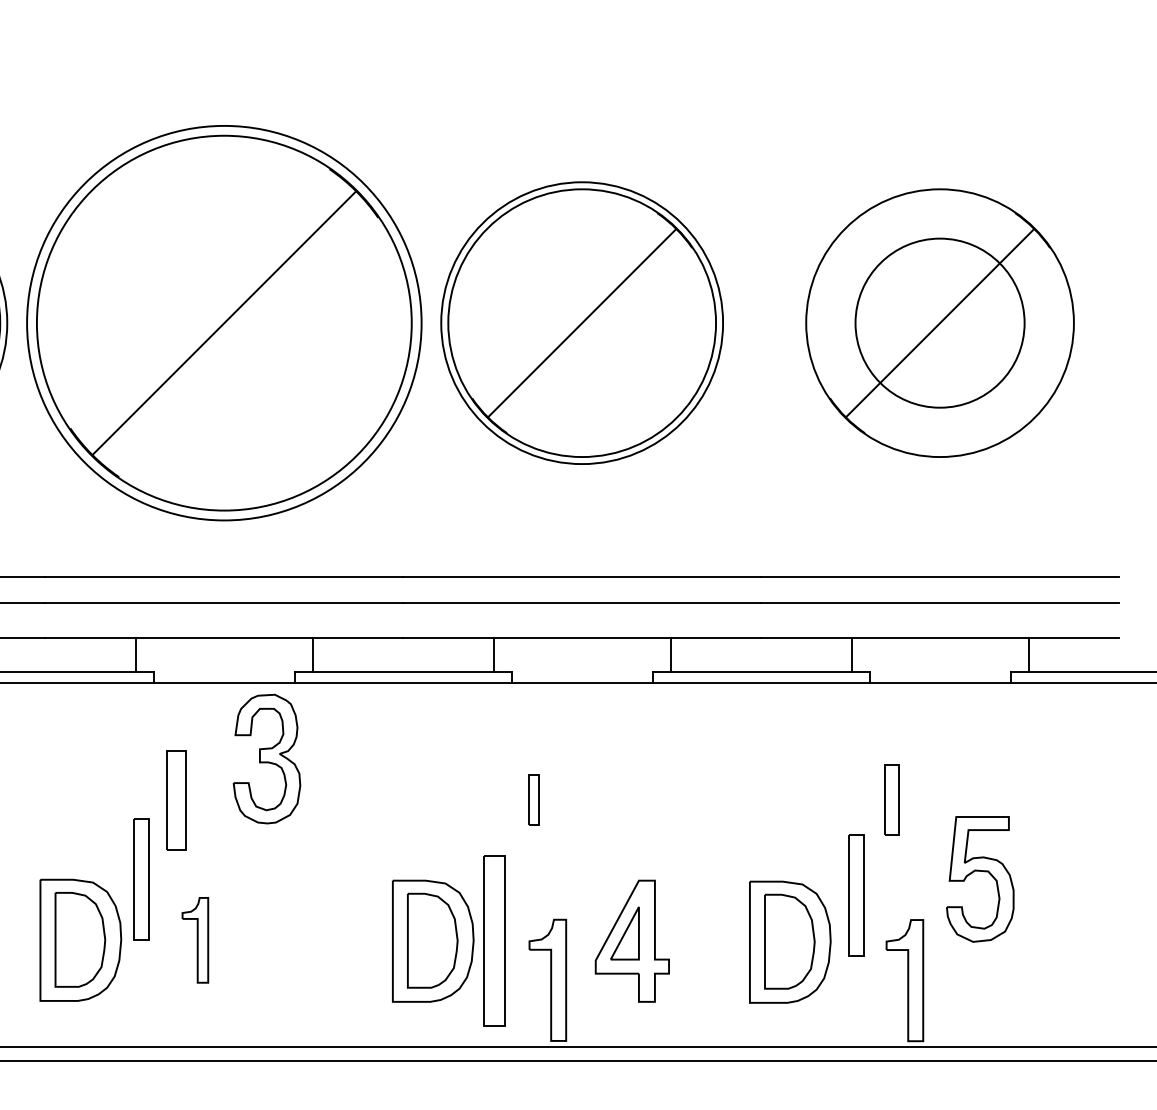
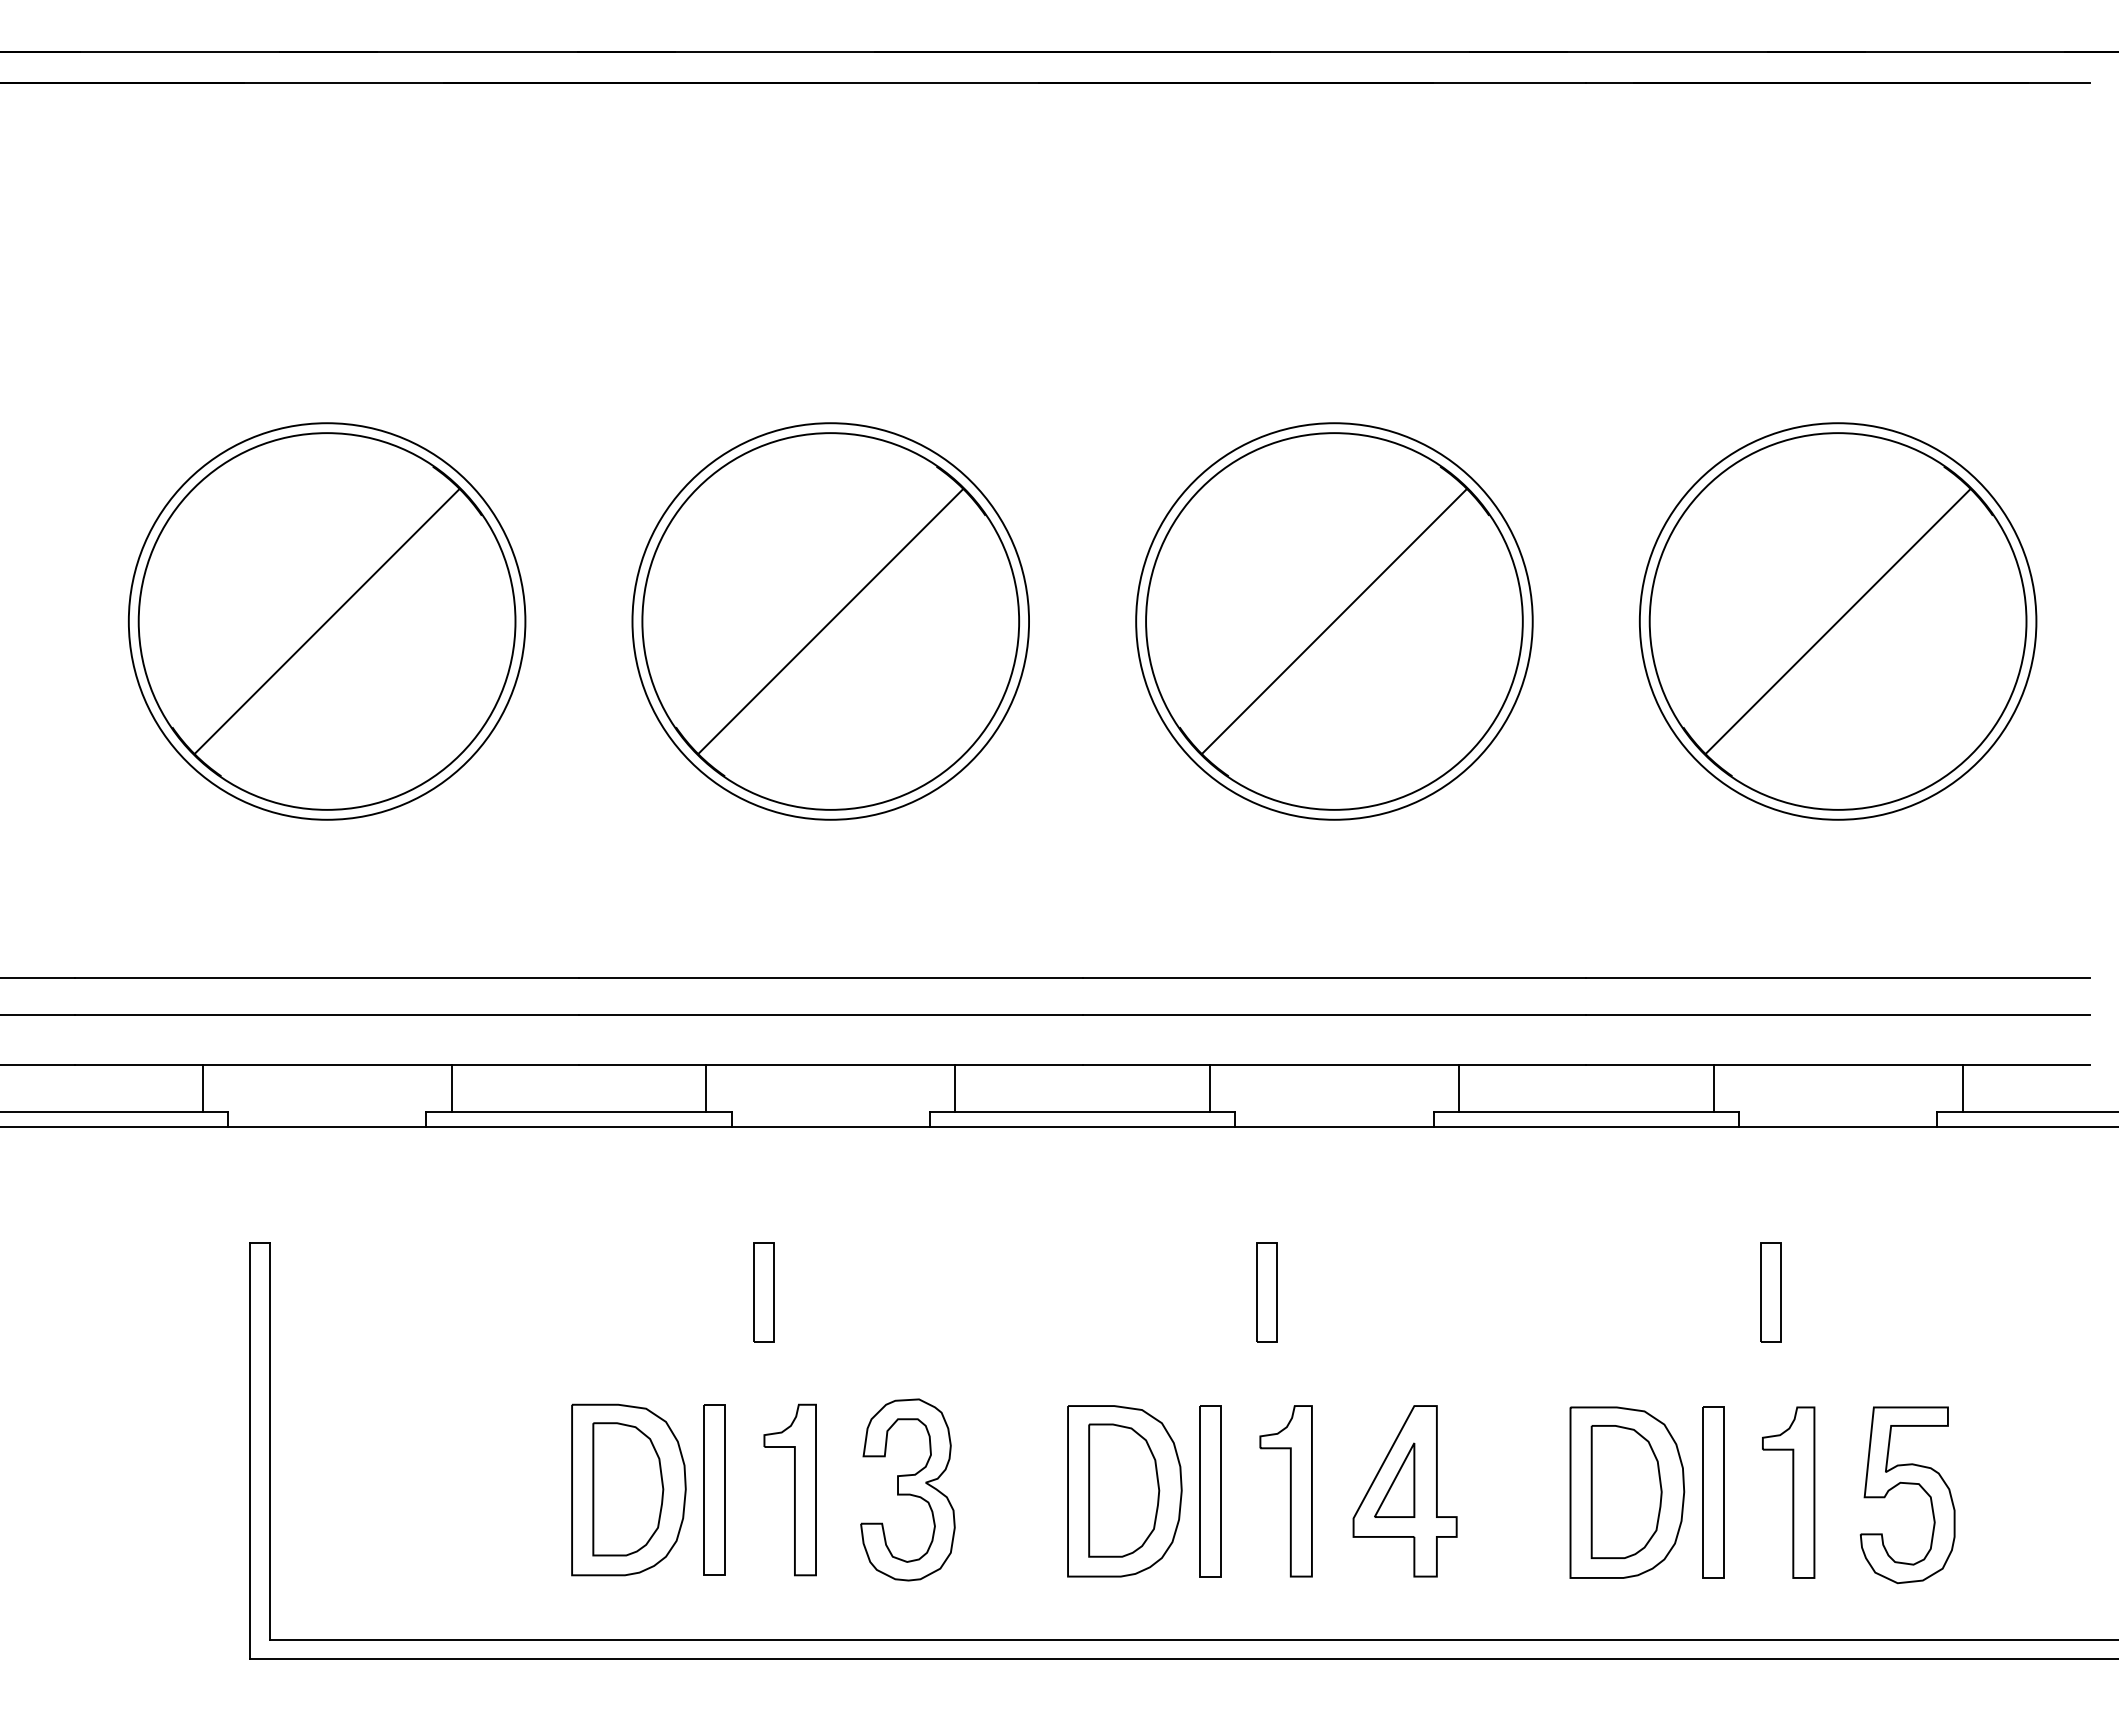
part: (224, 323) -> (830, 621), size x0.71
circle: (939, 323) -> (1837, 621), size x1.67
part: (266, 758) -> (907, 1489), moved
part: (176, 799) -> (763, 1292), size x0.71
part: (533, 799) -> (1266, 1292), size x1.43
part: (980, 871) -> (1907, 1484), moved
part: (141, 878) -> (714, 1489), moved
part: (856, 895) -> (1713, 1492), moved
part: (194, 939) -> (789, 1489), size x1.43
part: (494, 941) -> (1210, 1491), size x0.71
part: (547, 980) -> (1285, 1491), moved
part: (904, 980) -> (1788, 1492), moved

